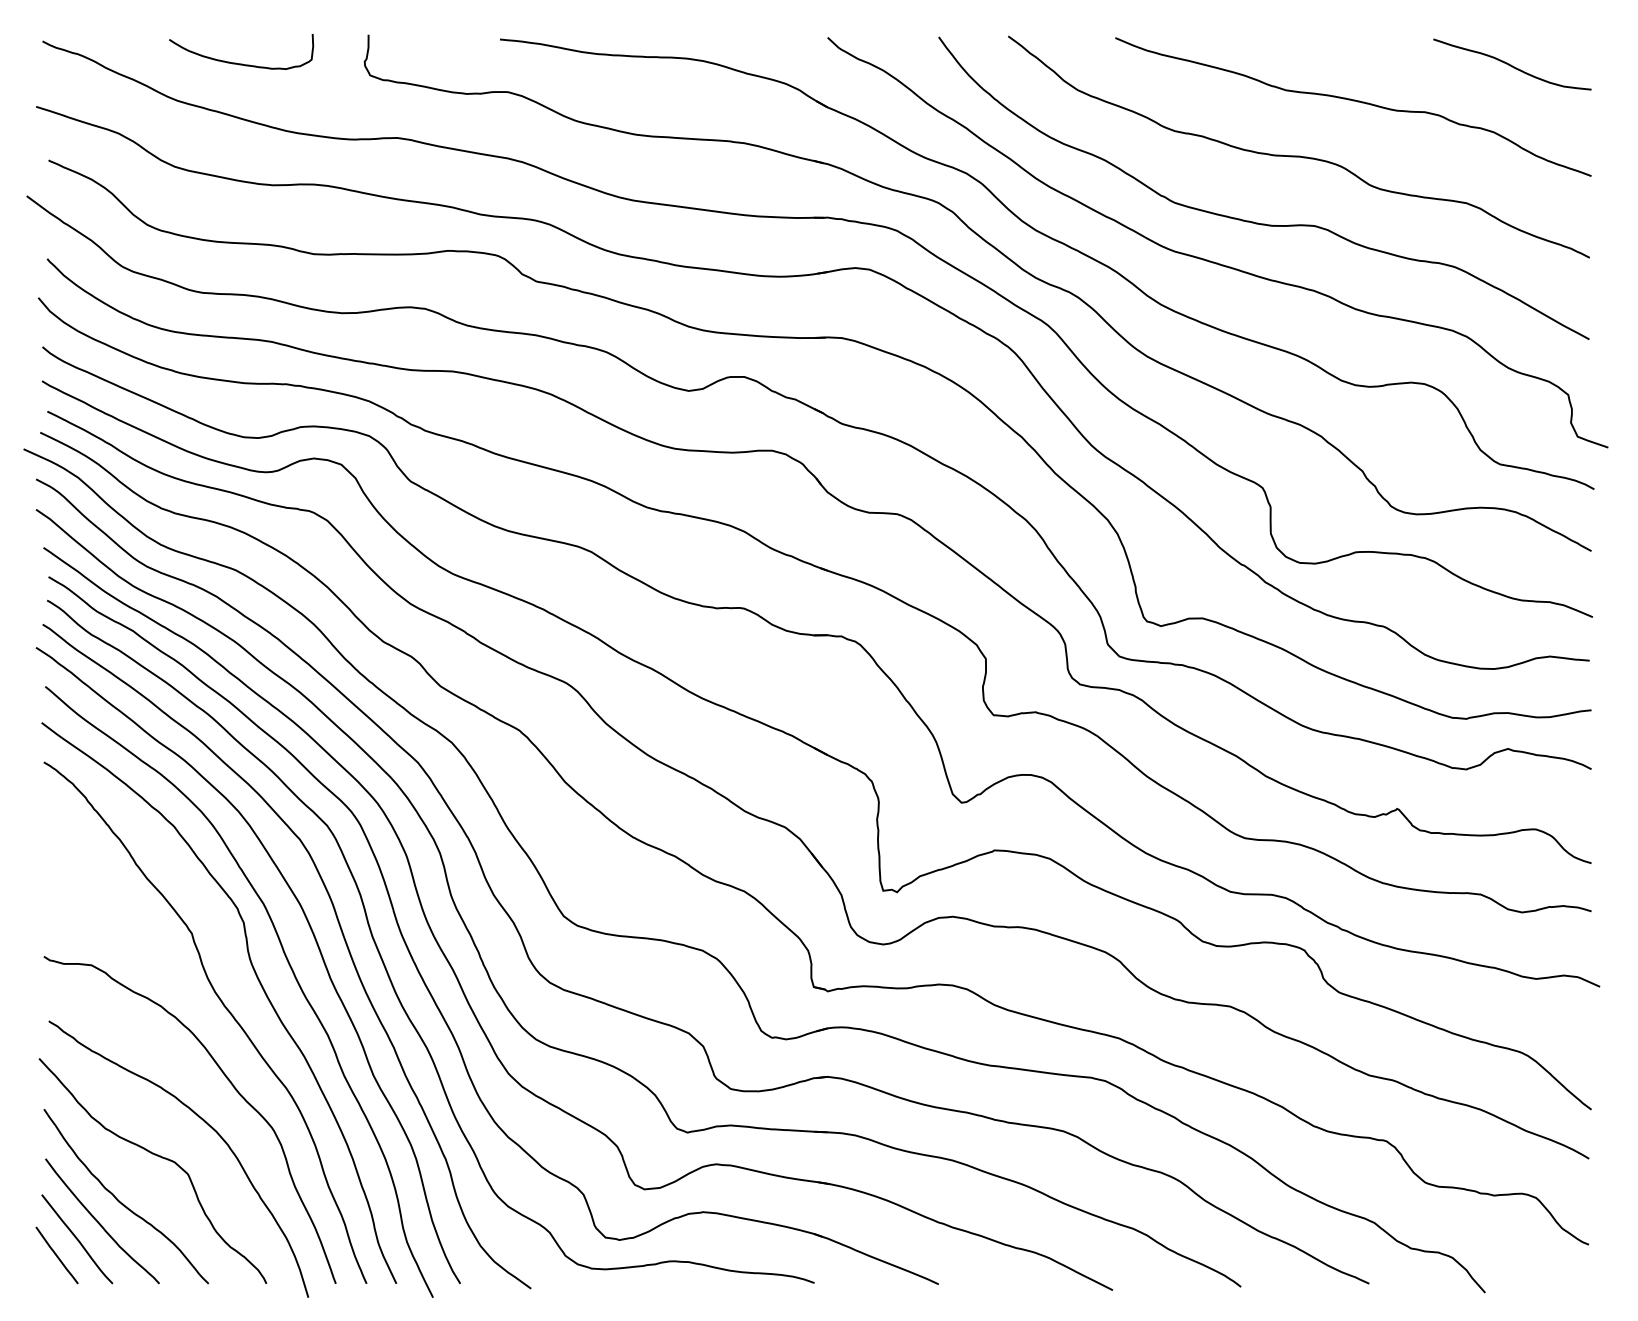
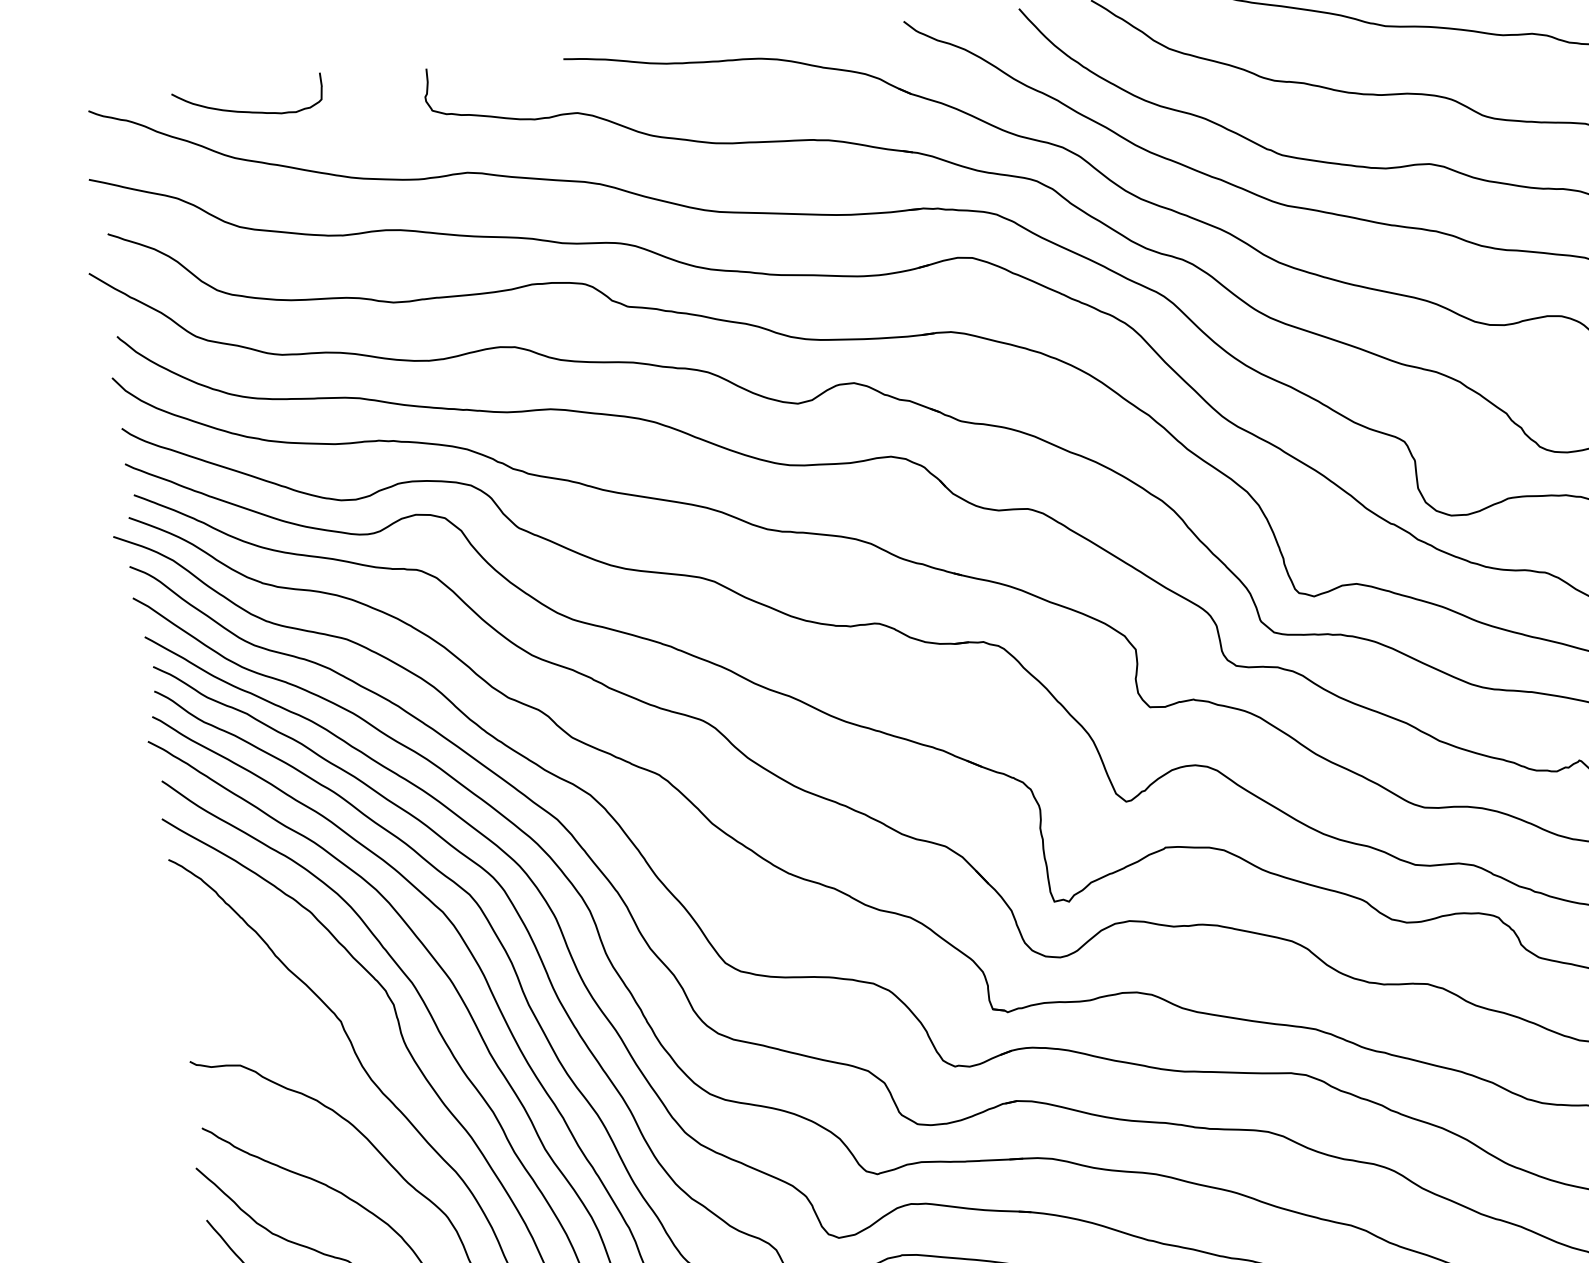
curve: (241, 63) -> (249, 111), moved

